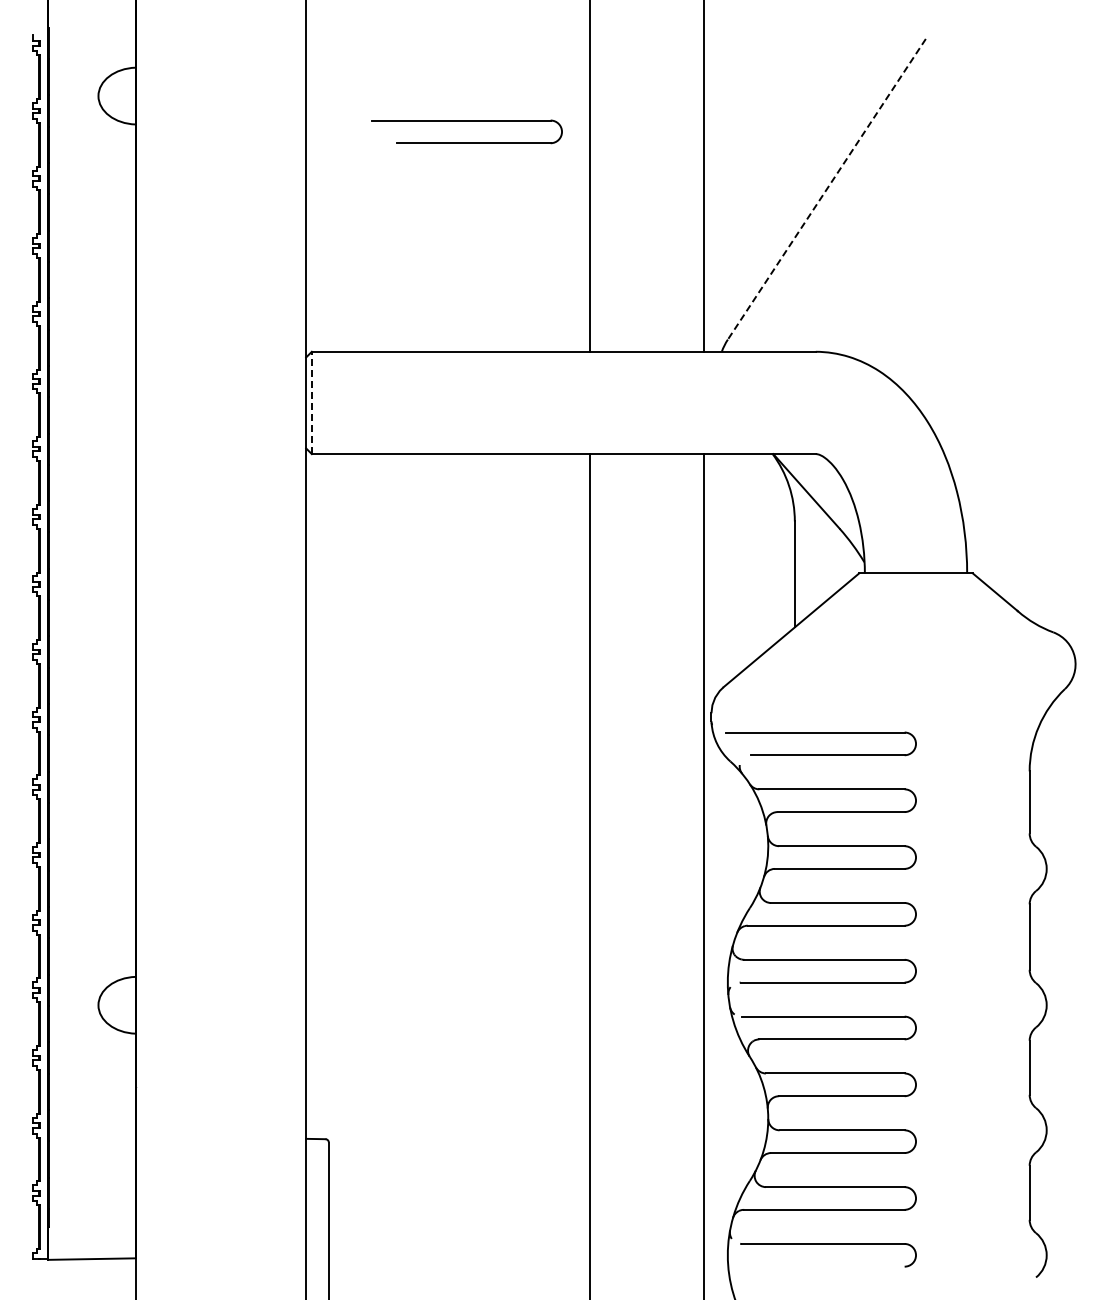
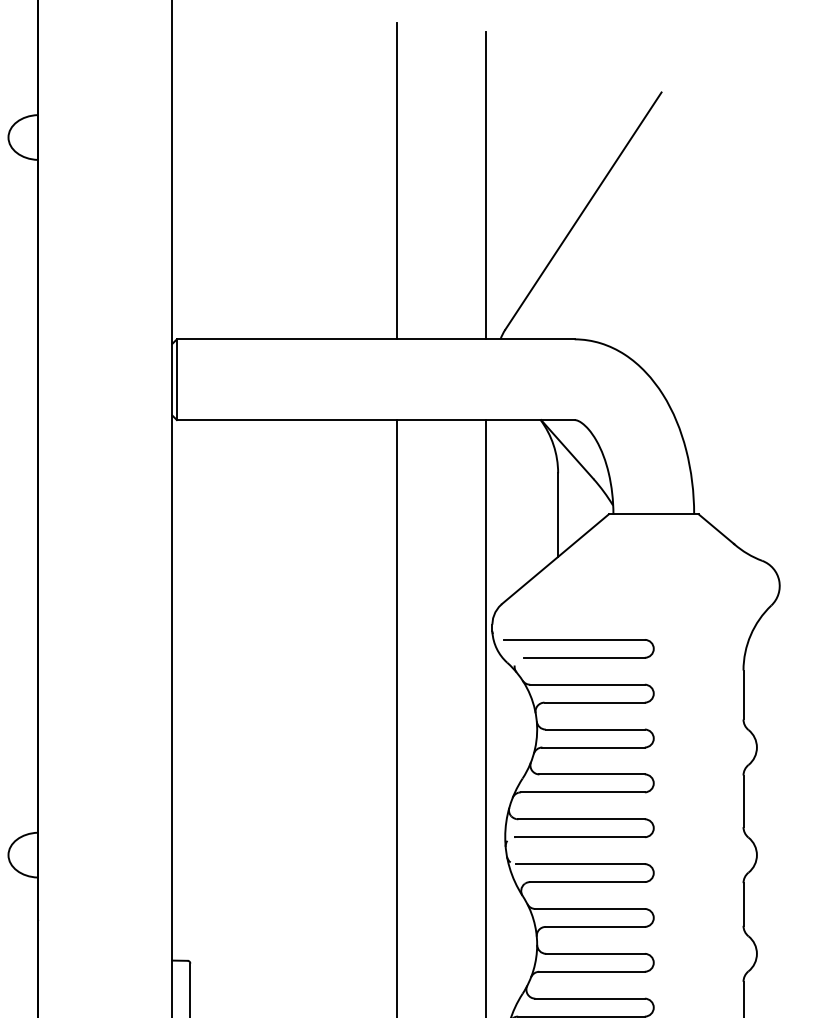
part: (466, 121) -> (298, 157), removed
line: (826, 189) -> (583, 211), dashed -> solid
line: (311, 402) -> (176, 379), dashed -> solid

